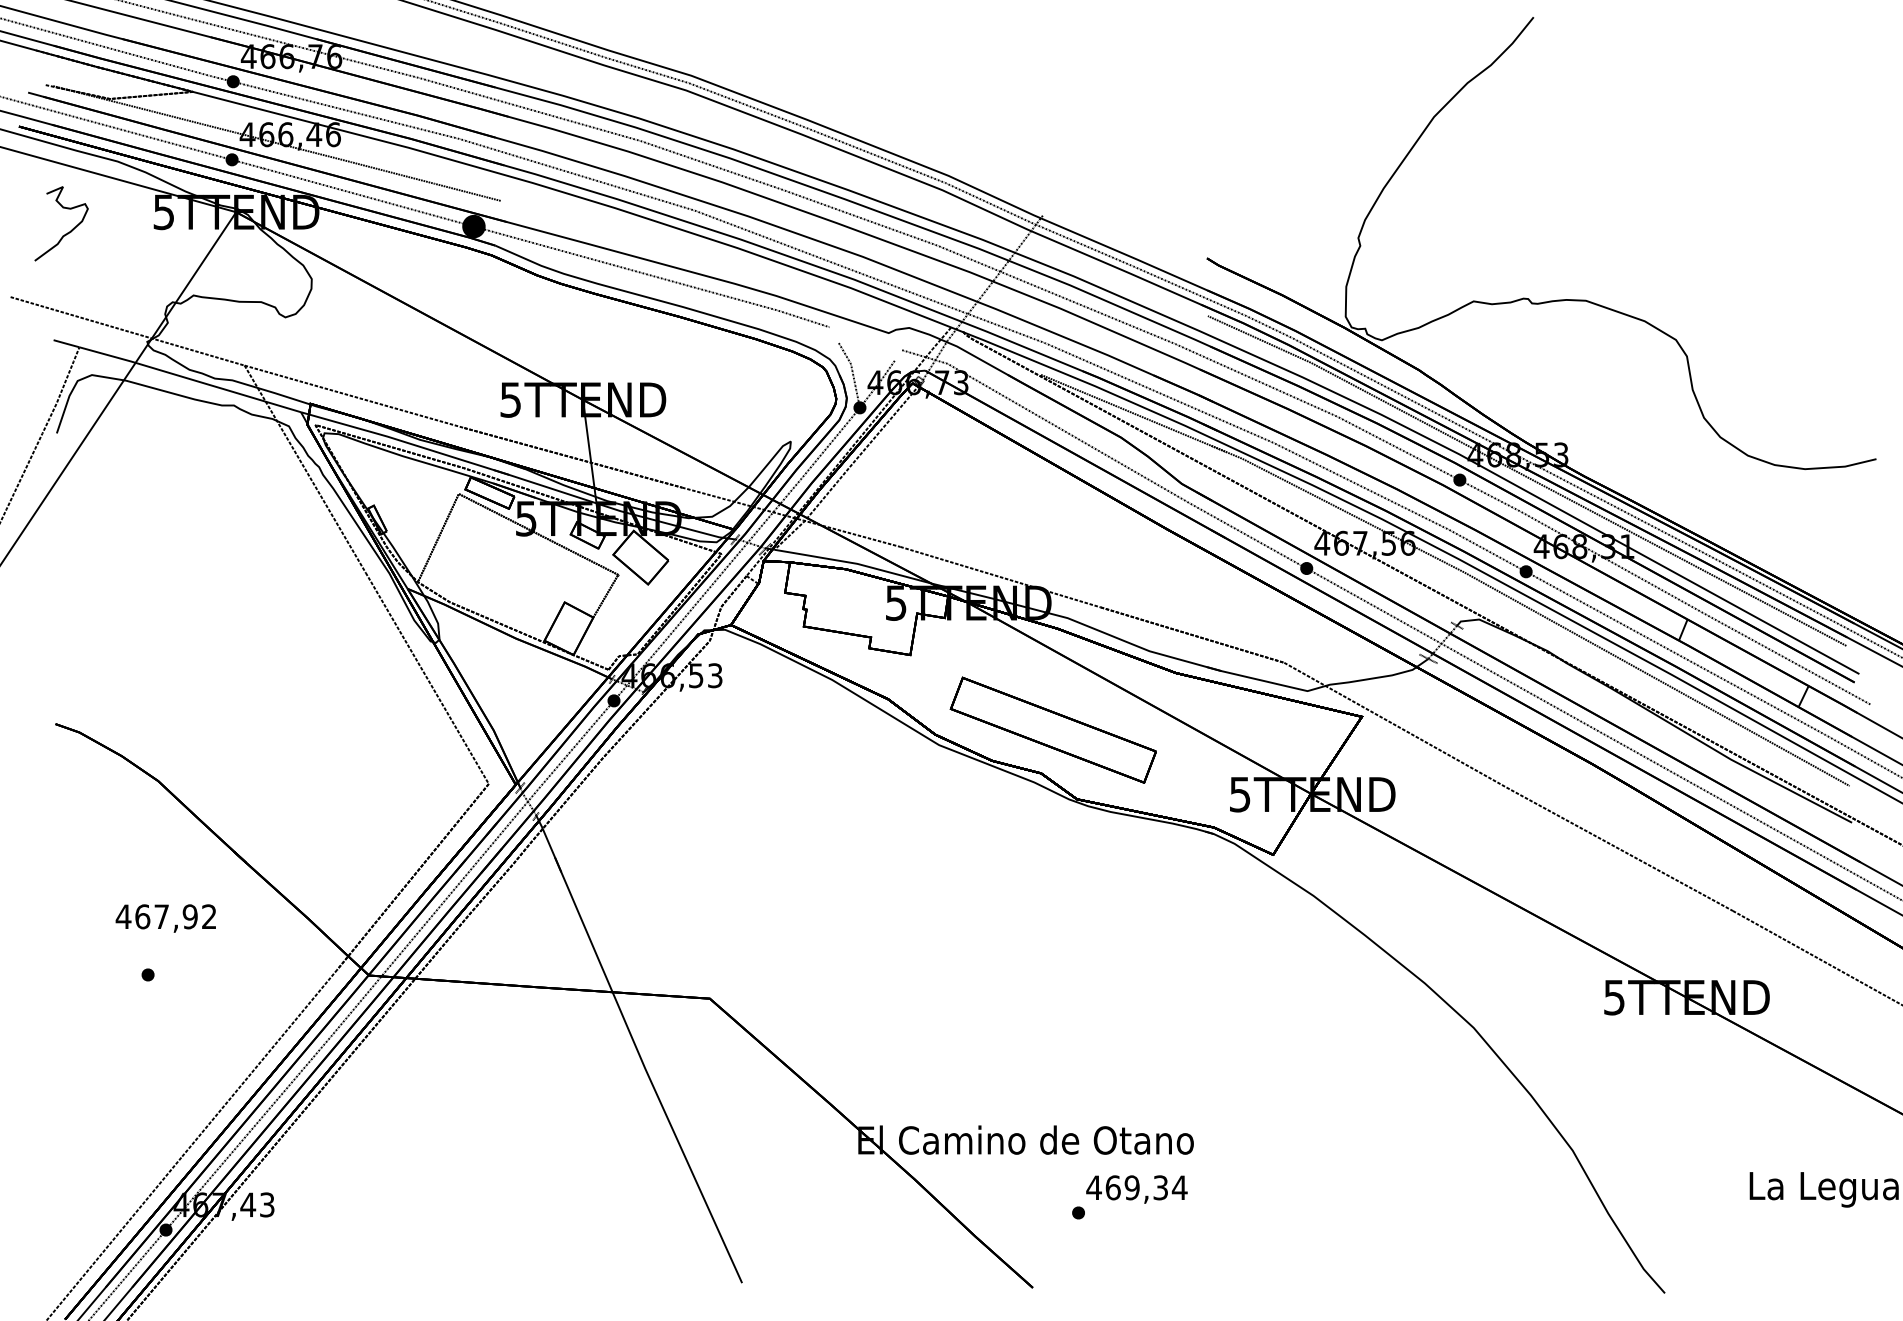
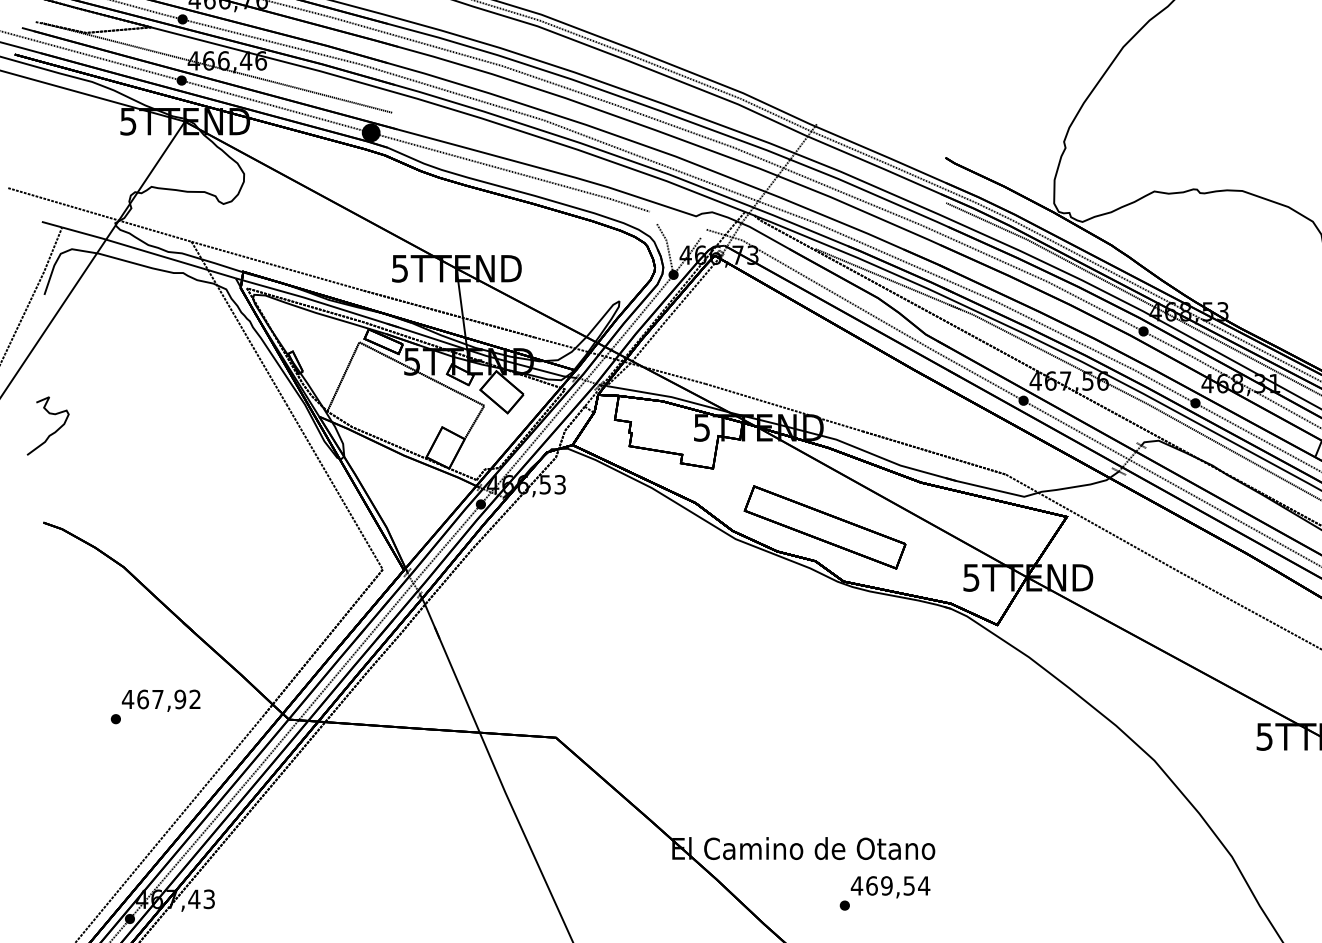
curve: (65, 233) -> (51, 433), moved
text: (165, 918) -> (160, 700), moved
text: (1160, 1187) -> (909, 885), 469,34 -> 469,54

